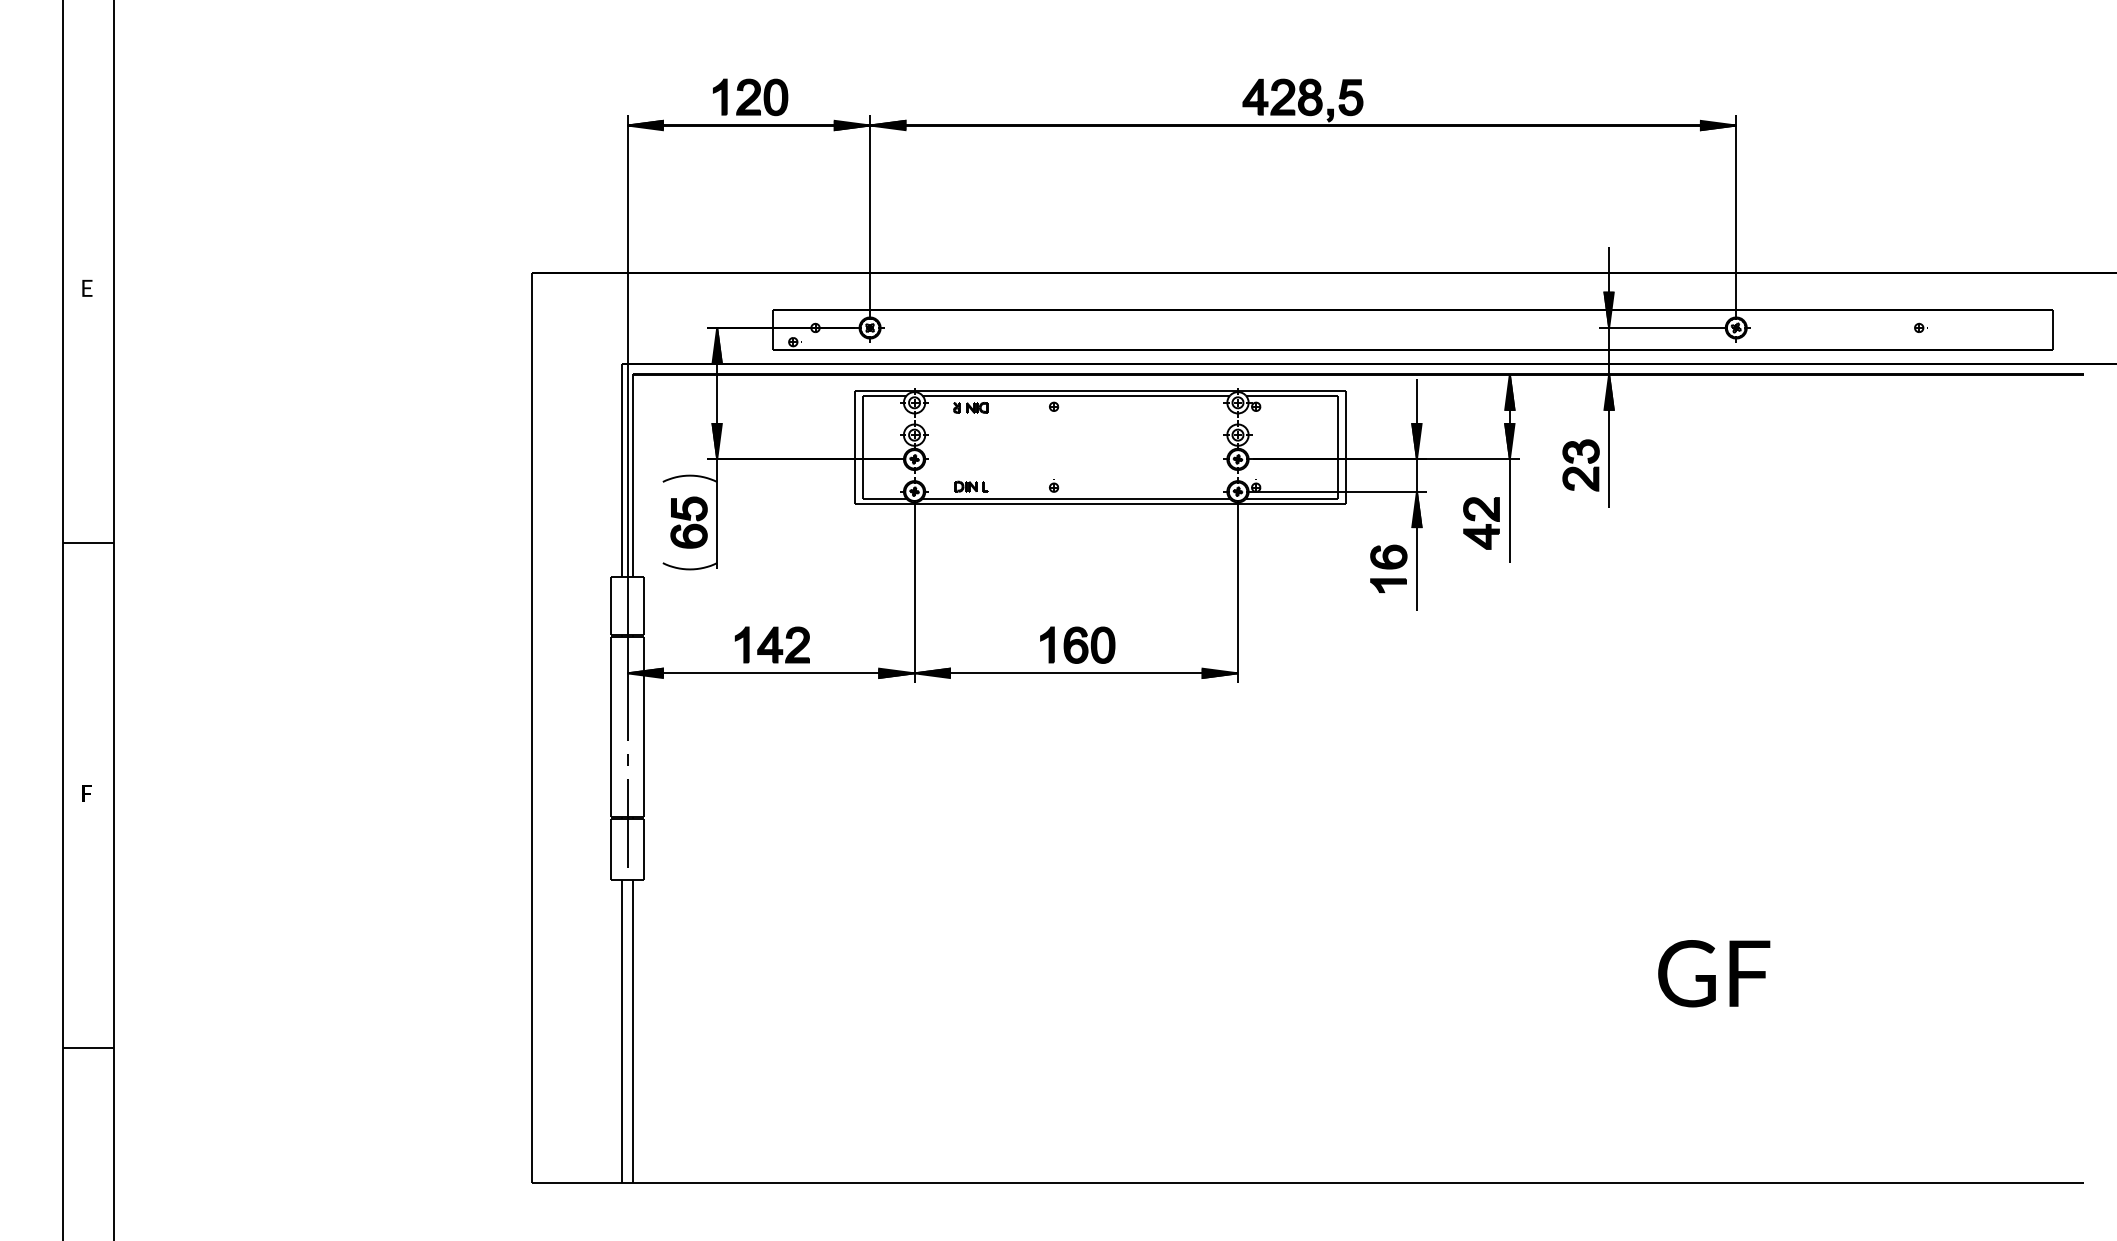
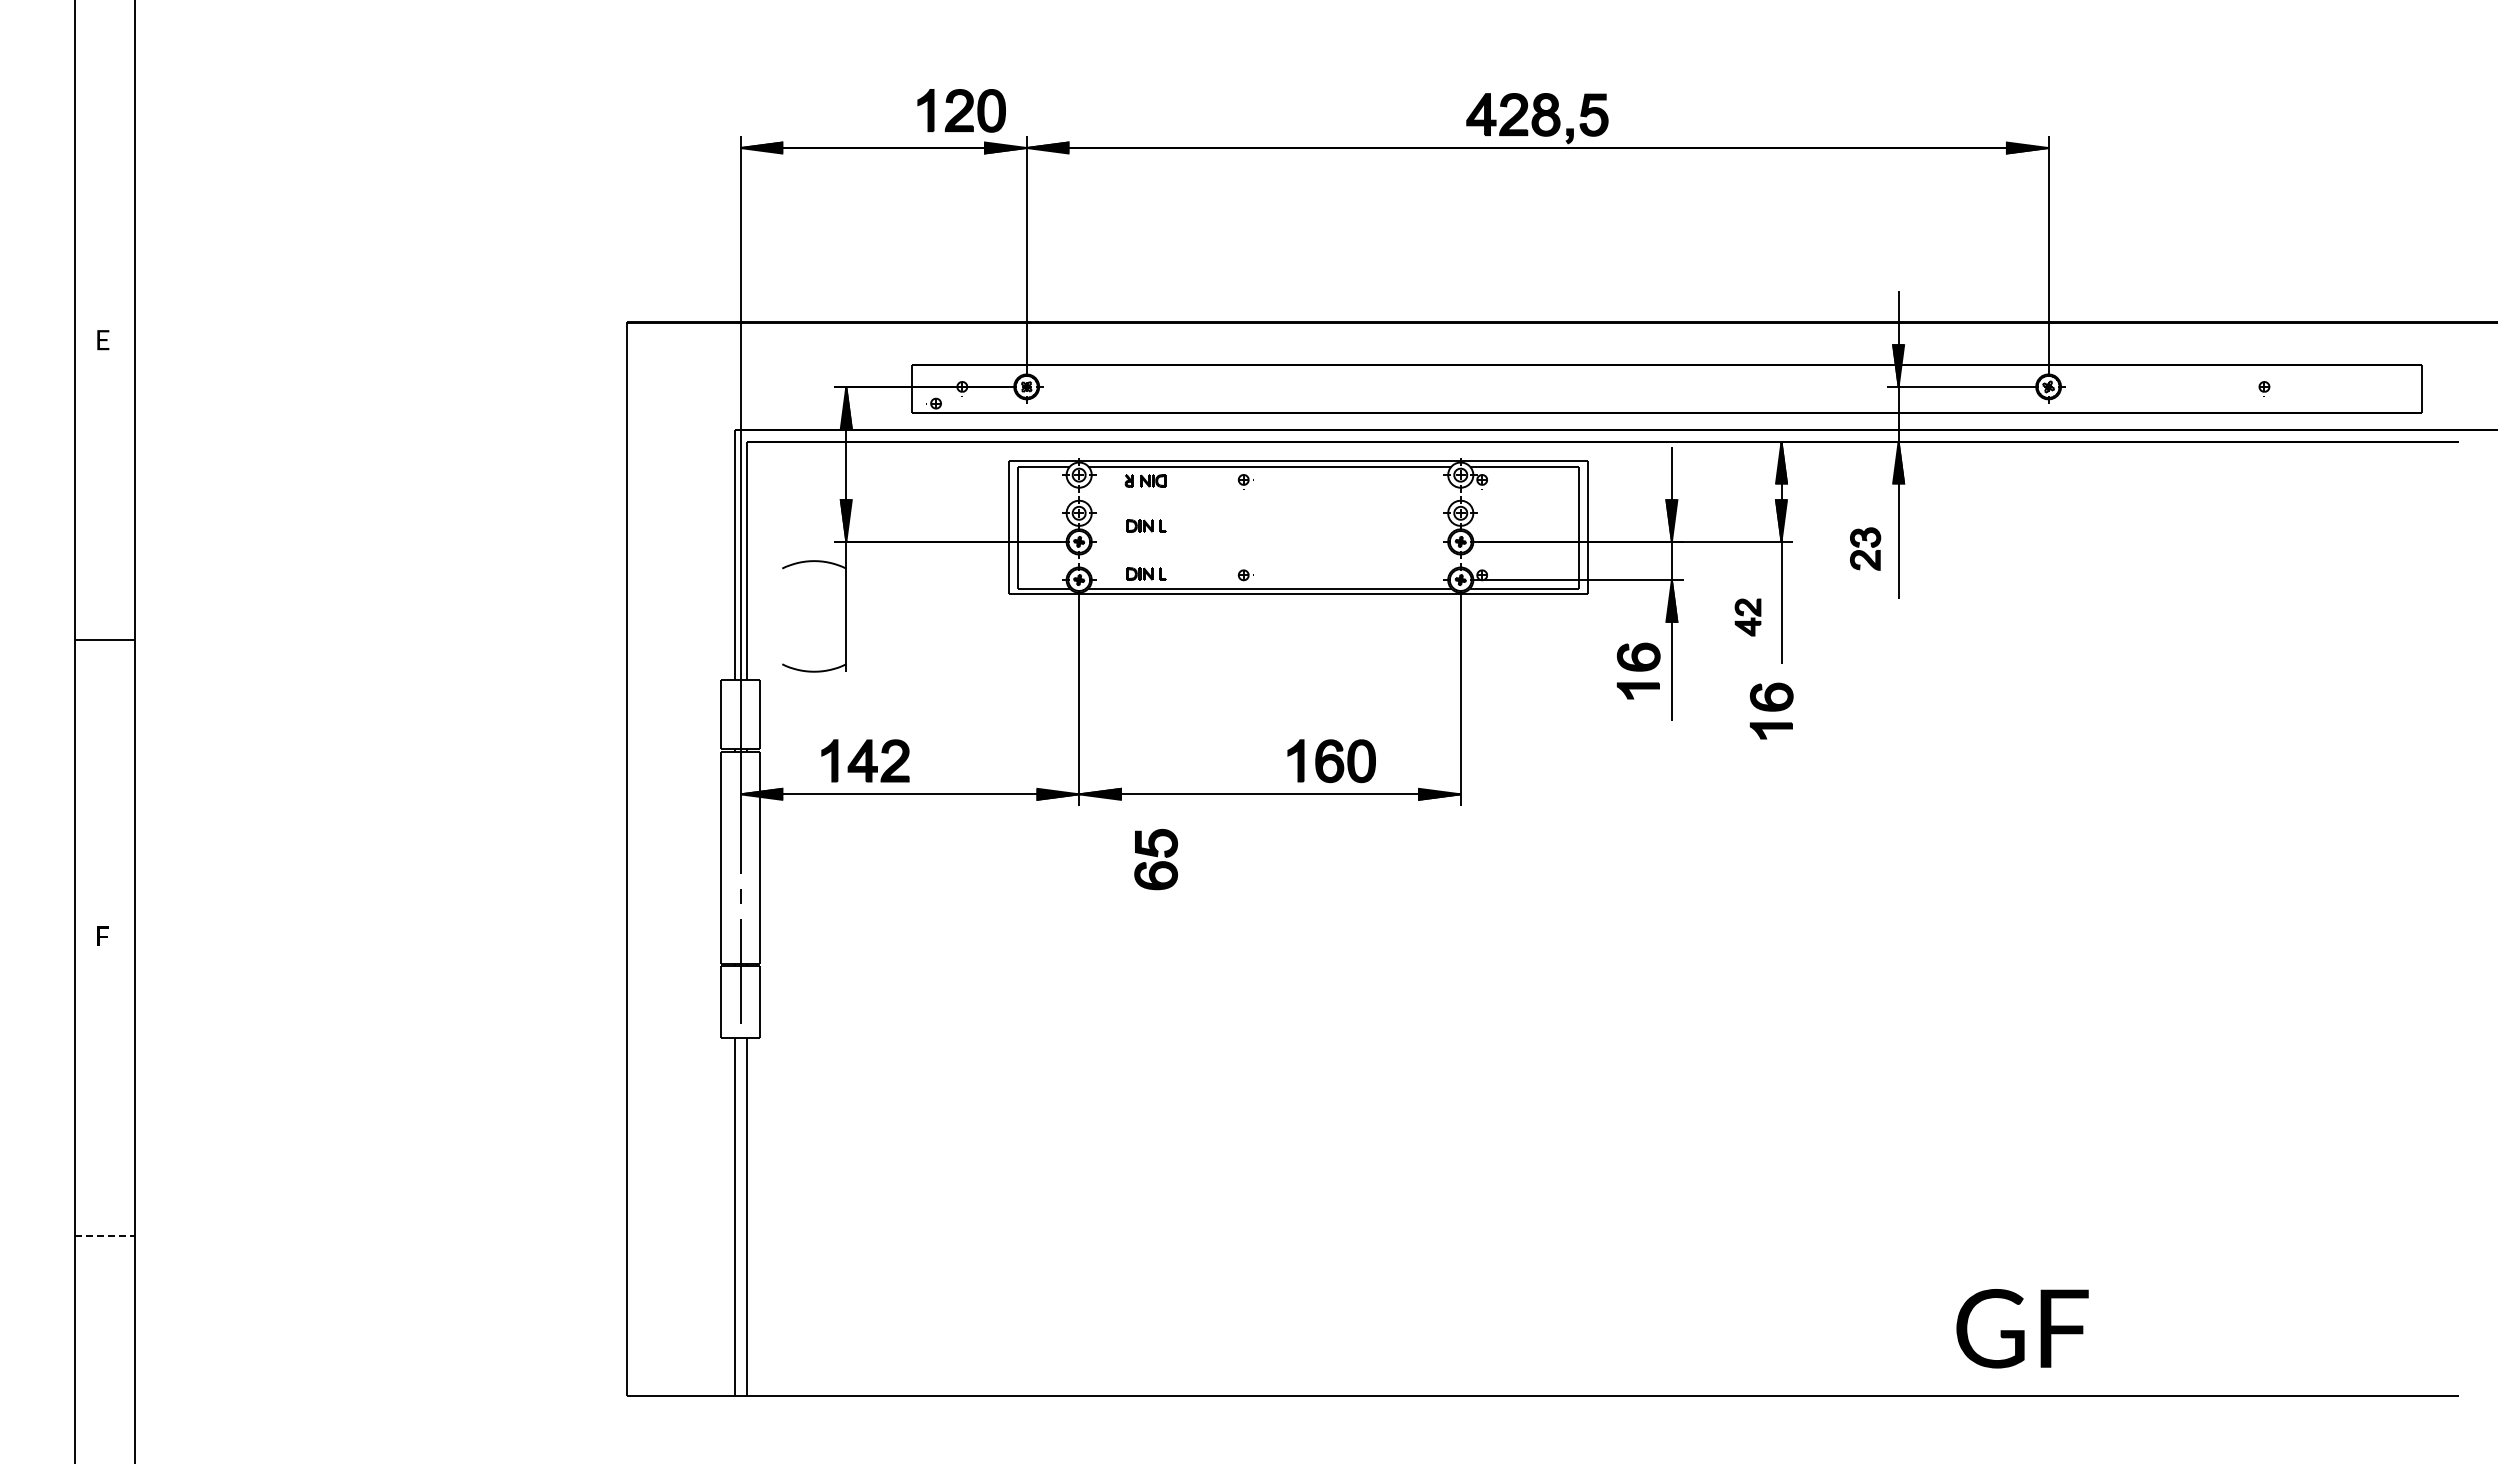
part: (750, 97) -> (961, 110), moved
part: (971, 445) -> (1146, 525), added
part: (1581, 464) -> (1865, 548), size x0.7
part: (688, 522) -> (1155, 859), moved
part: (1481, 523) -> (1747, 617), size x0.6
part: (1501, 602) -> (1771, 710), added
part: (772, 644) -> (865, 760), moved
part: (1077, 645) -> (1331, 761), moved
text: (1714, 973) -> (2022, 1328), moved
line: (88, 1048) -> (104, 1236), solid -> dashed

